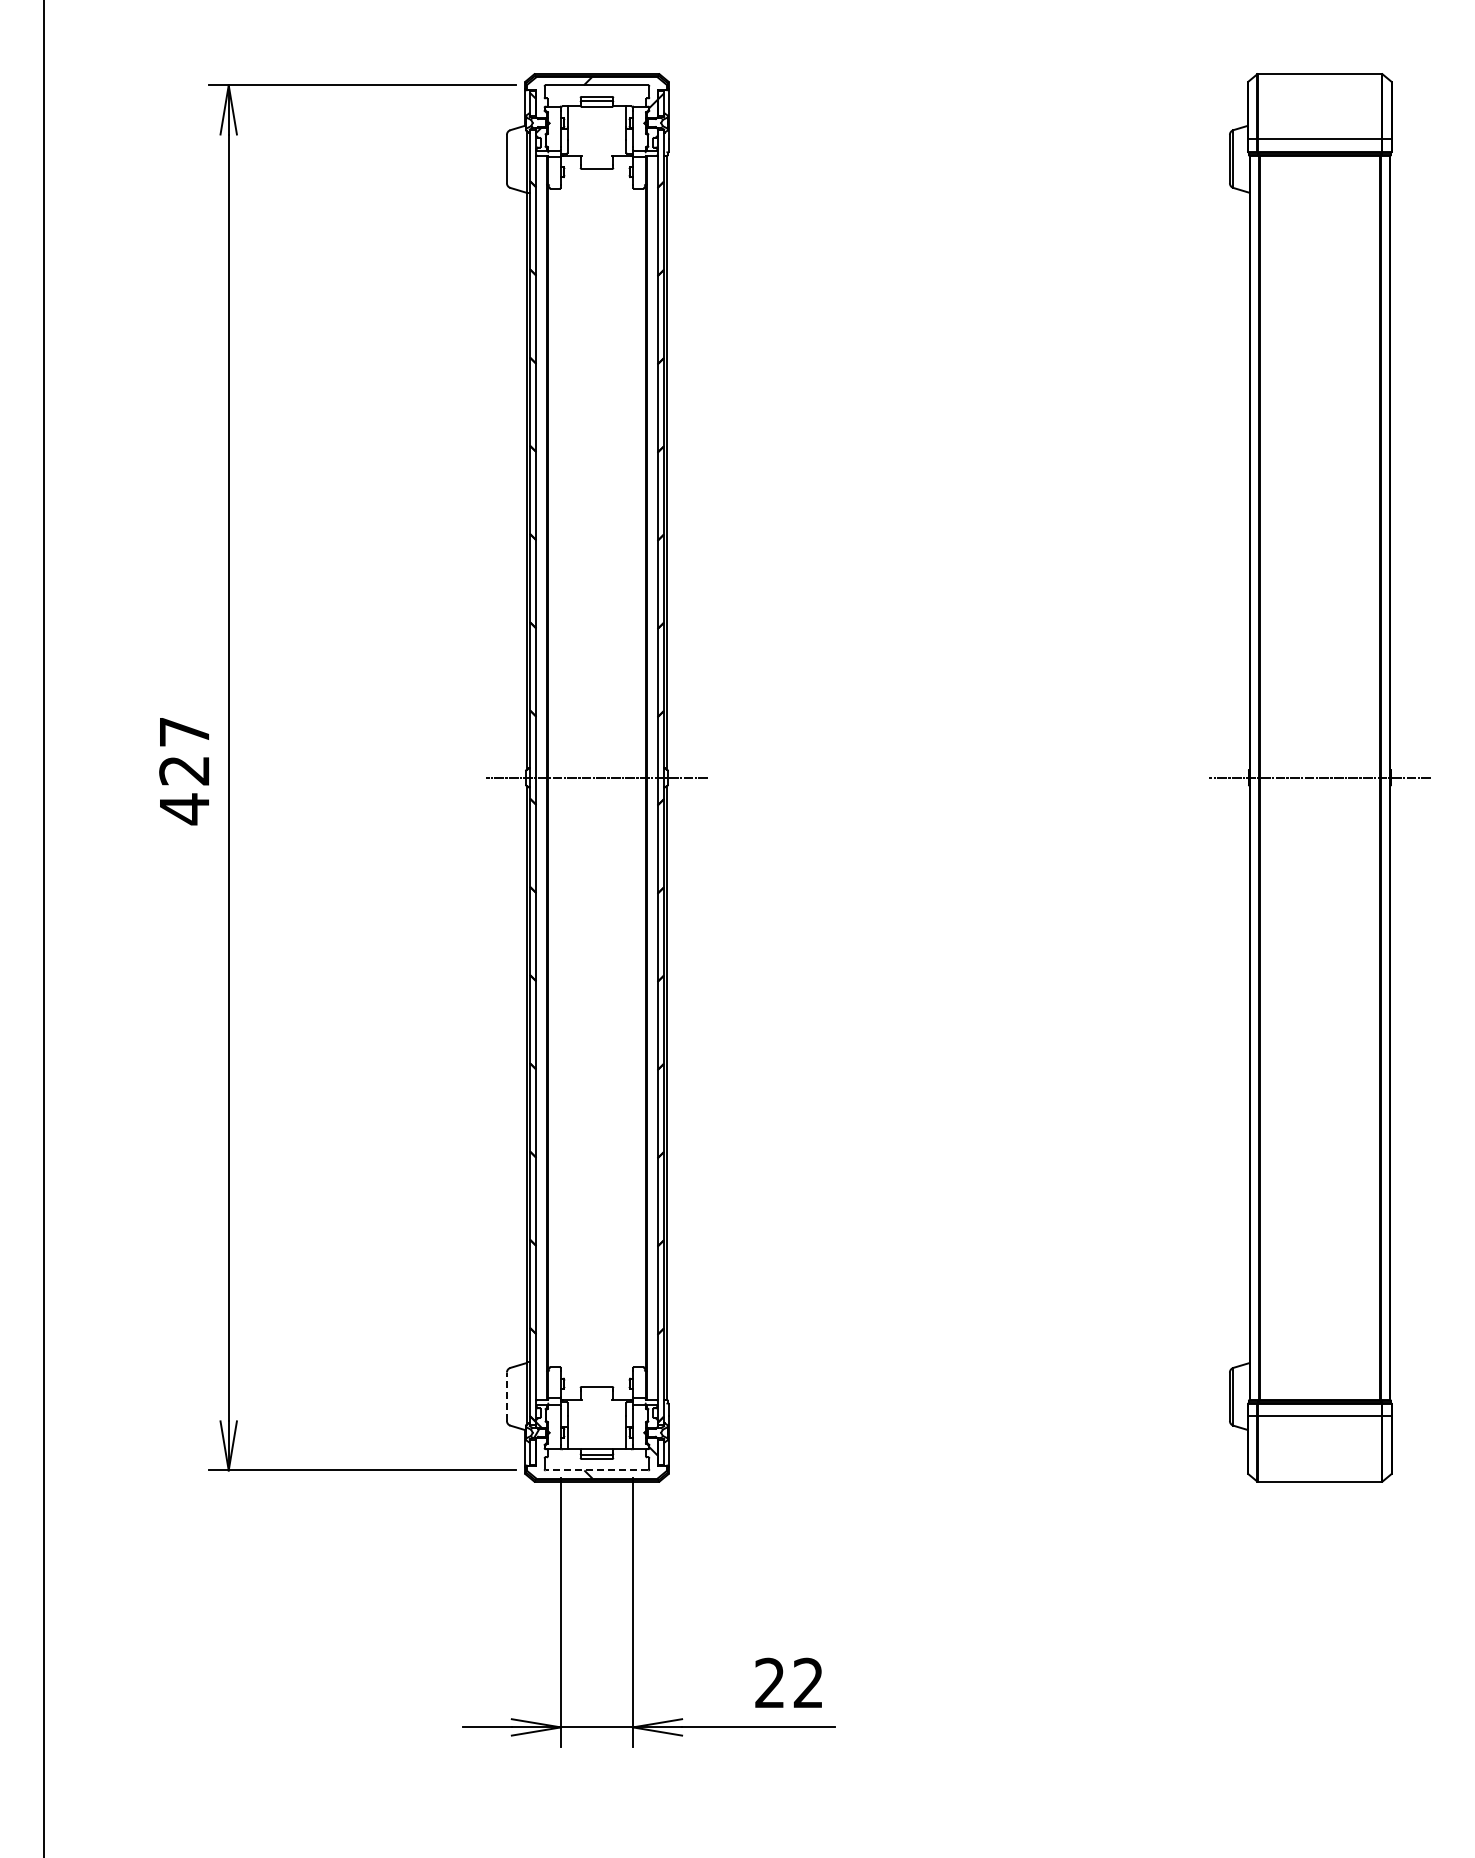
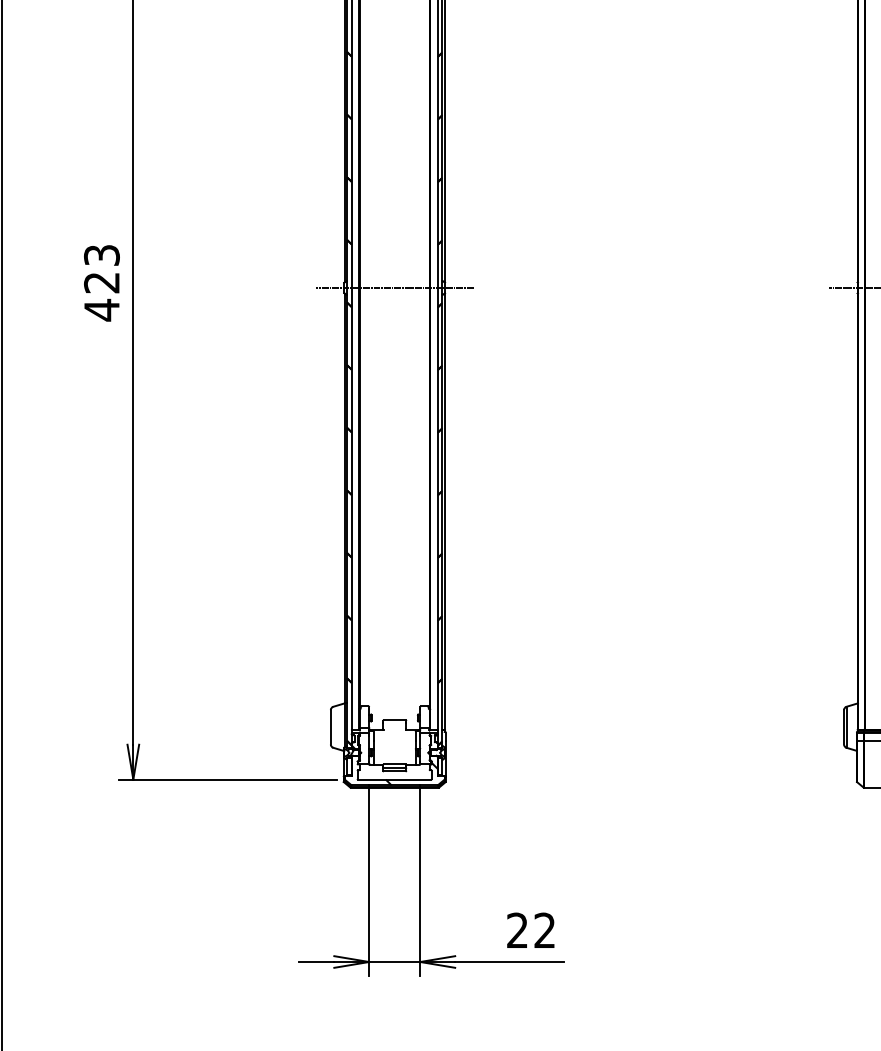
text: (184, 731) -> (101, 255), 427 -> 423
line: (506, 1396) -> (330, 727), dashed -> solid
line: (596, 1470) -> (394, 779), dashed -> solid

